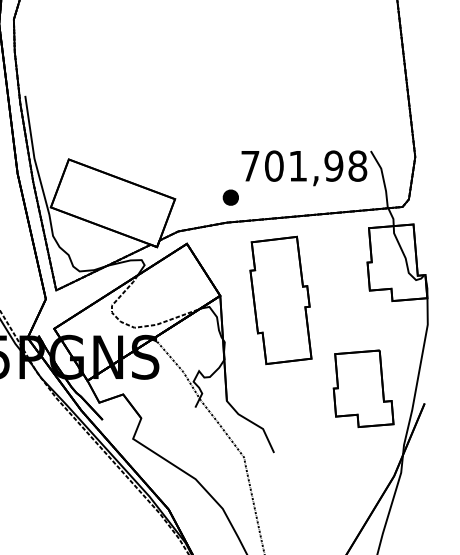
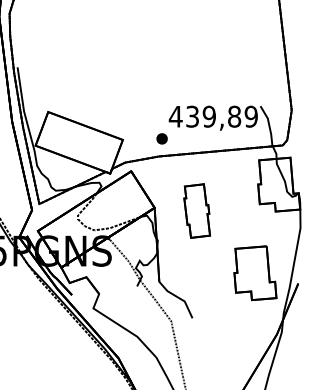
text: (302, 165) -> (212, 116), 701,98 -> 439,89
part: (279, 299) -> (196, 210), size x0.6

